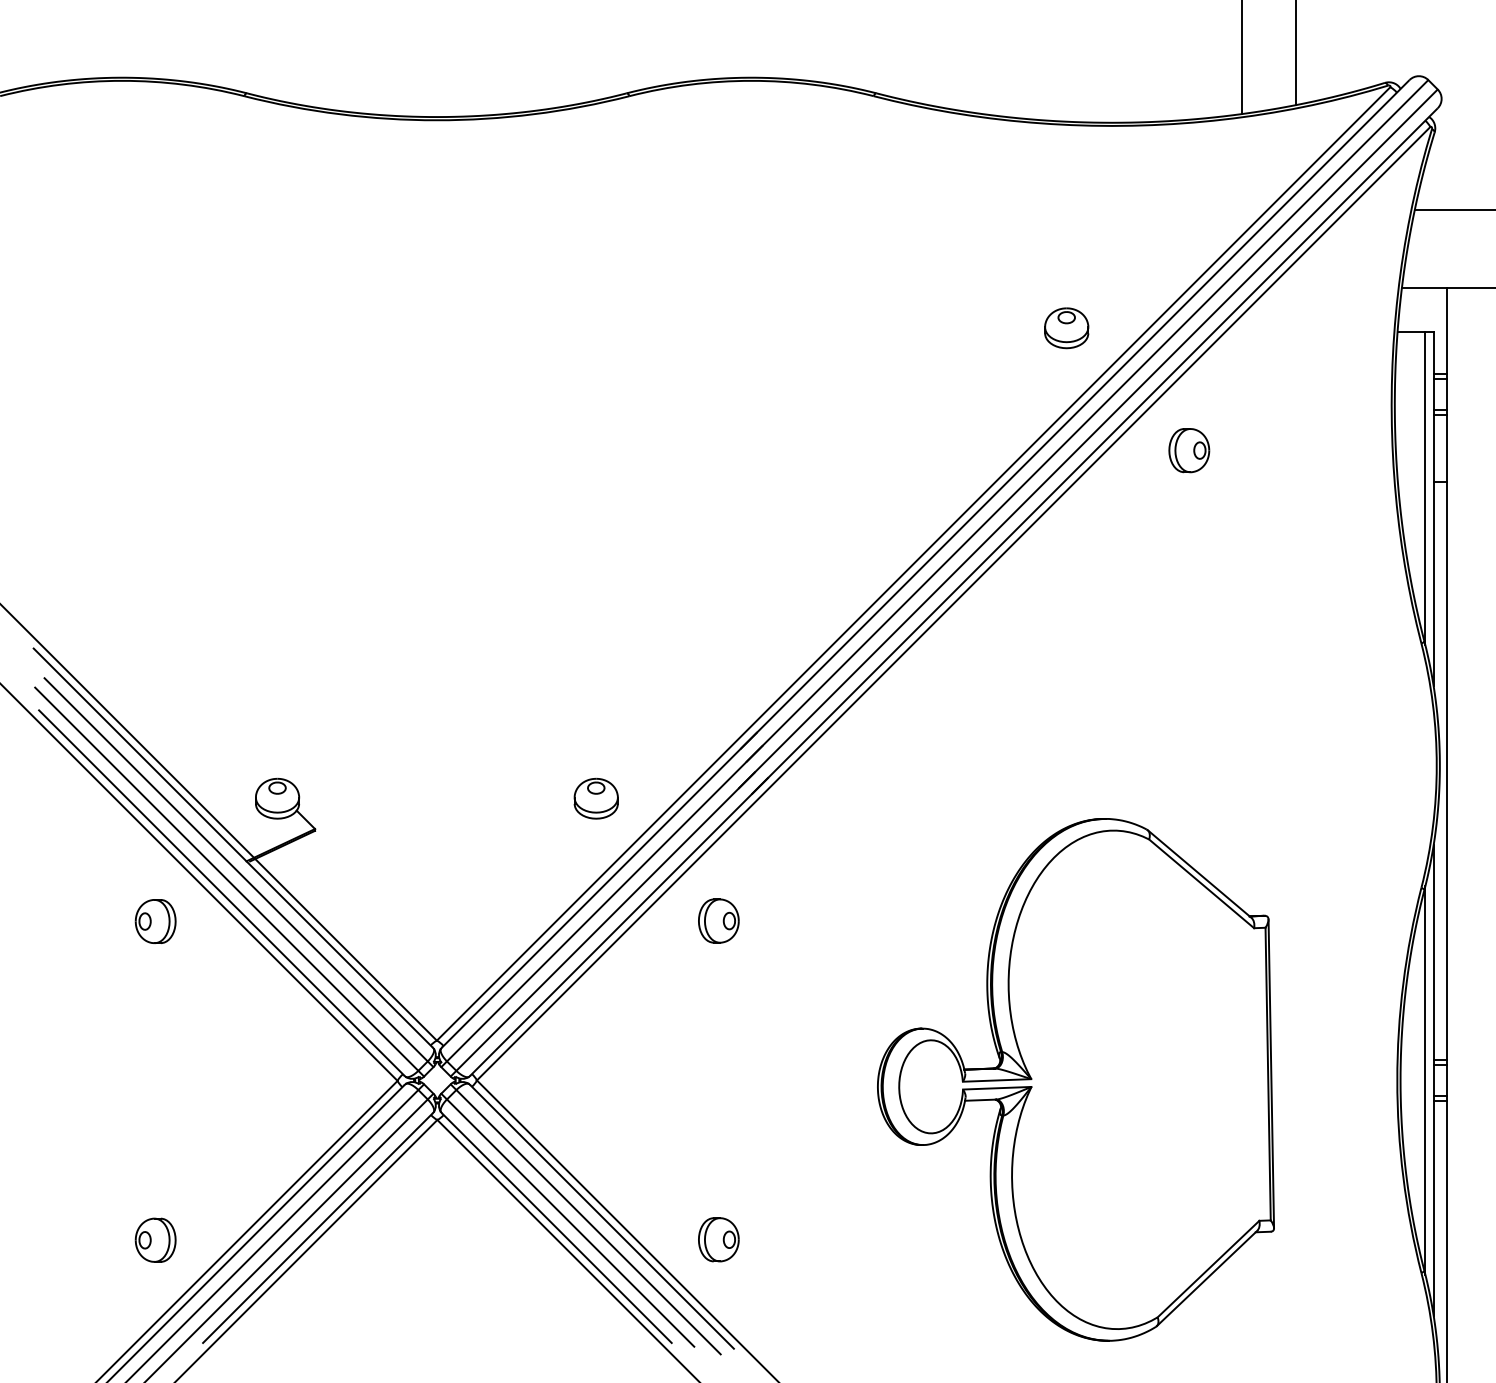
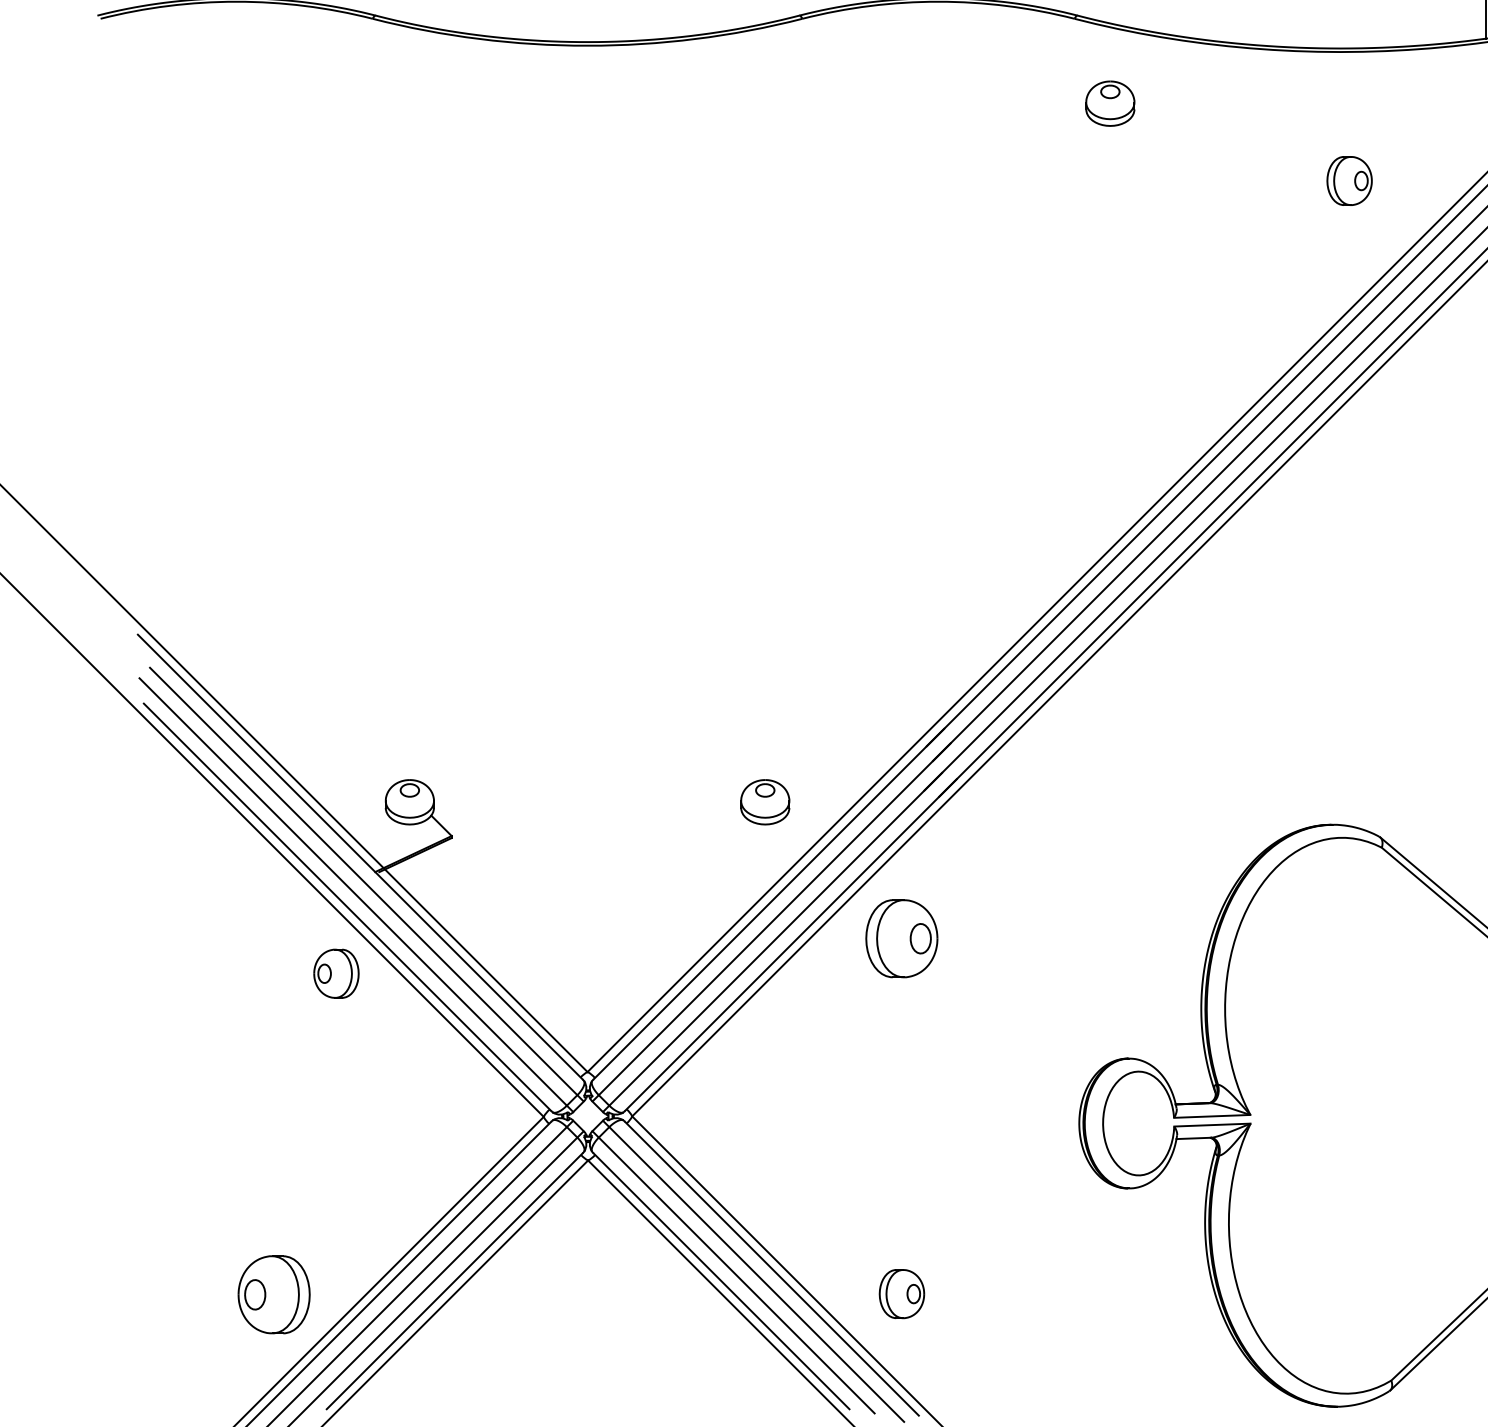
part: (1066, 328) -> (1110, 103), moved
part: (1189, 450) -> (1349, 180), moved
part: (718, 920) -> (901, 938), size x1.6
part: (155, 921) -> (336, 973), moved
part: (155, 1239) -> (273, 1293), size x1.6

